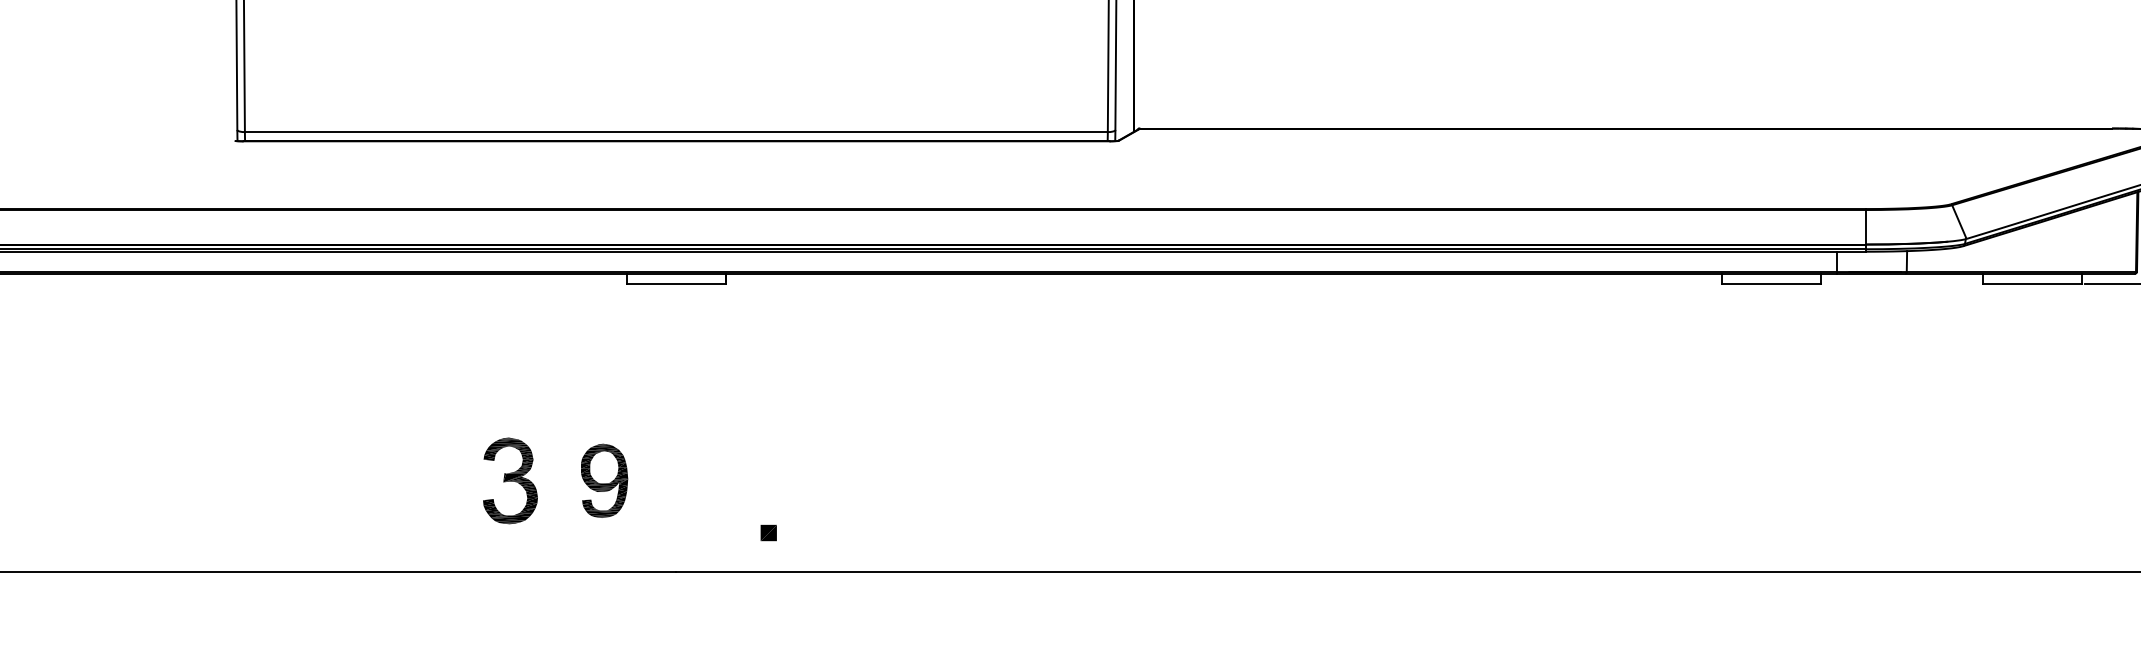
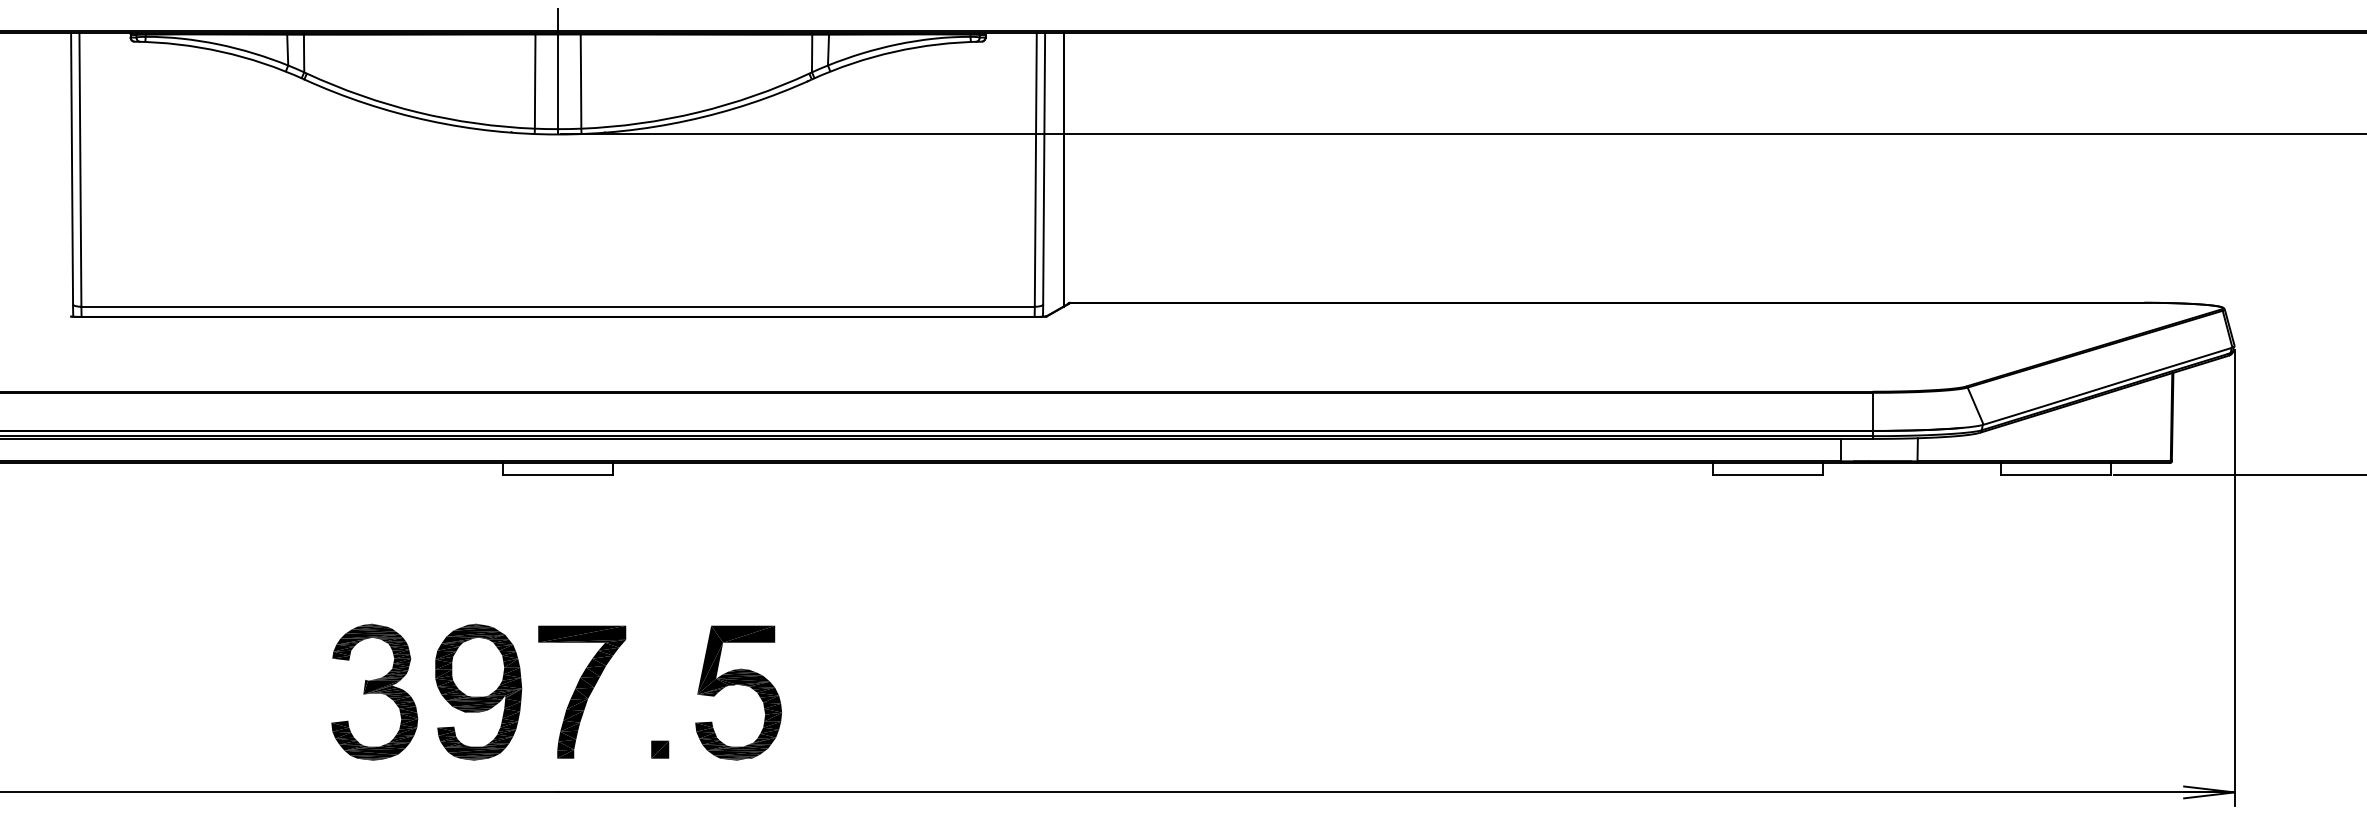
part: (841, 474) -> (740, 685), added
part: (510, 480) -> (374, 691), size x1.43
part: (604, 480) -> (478, 691), size x1.67
part: (698, 480) -> (582, 691), added

